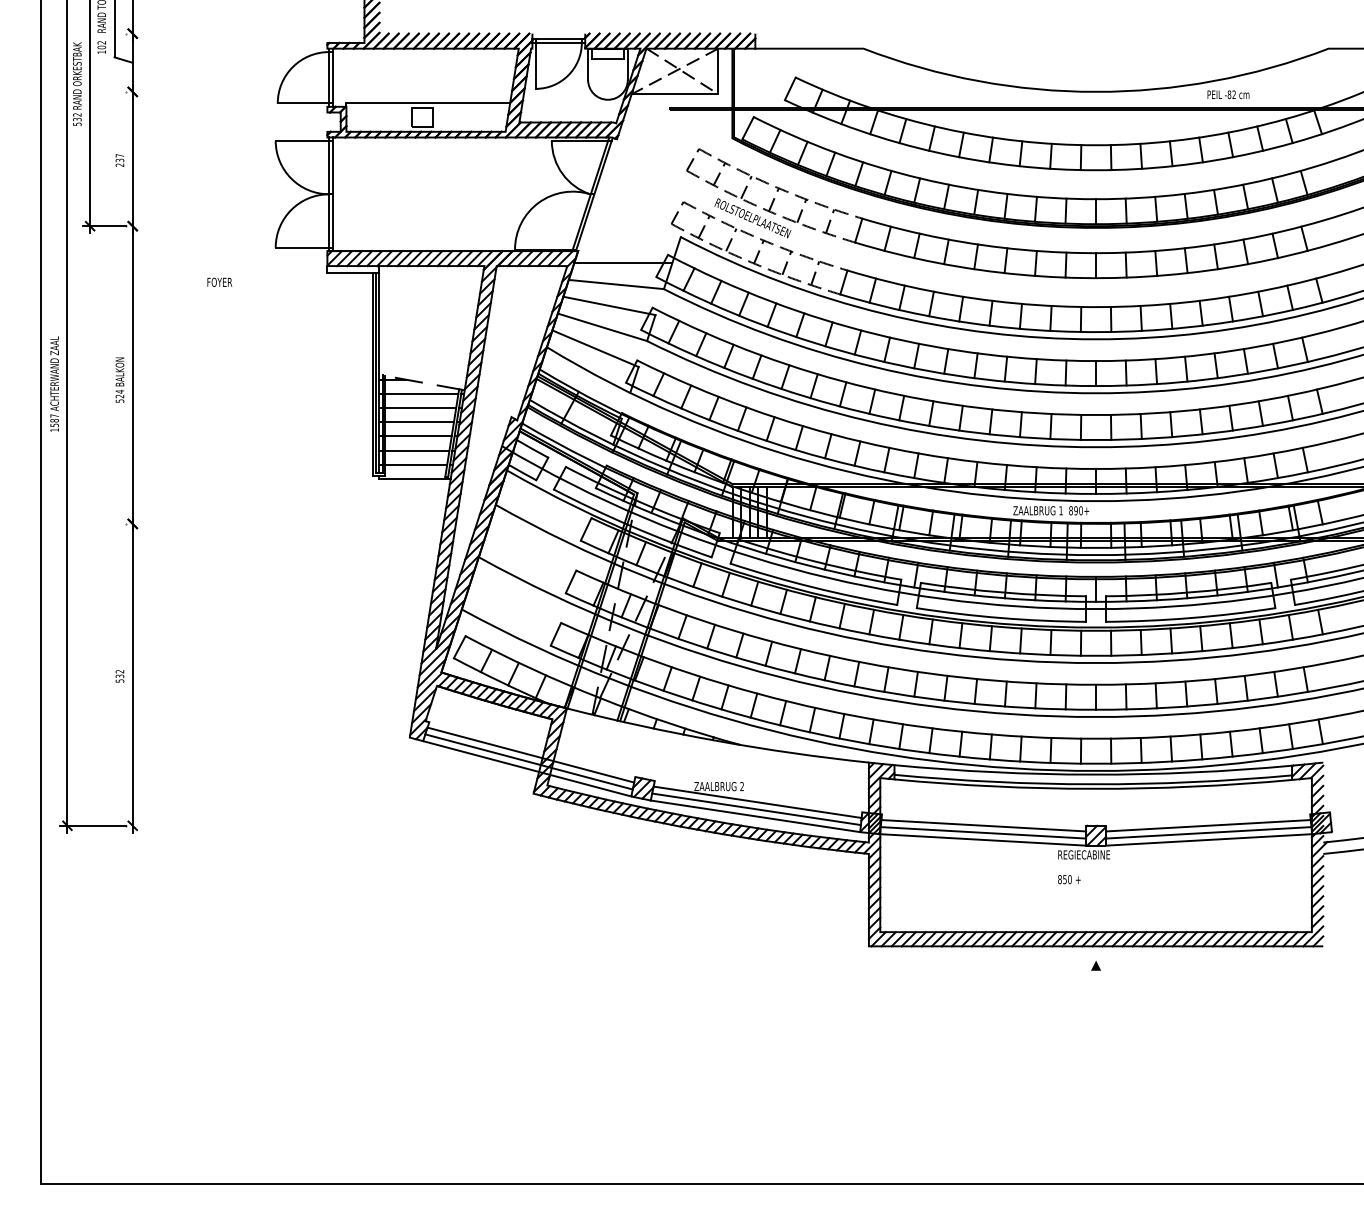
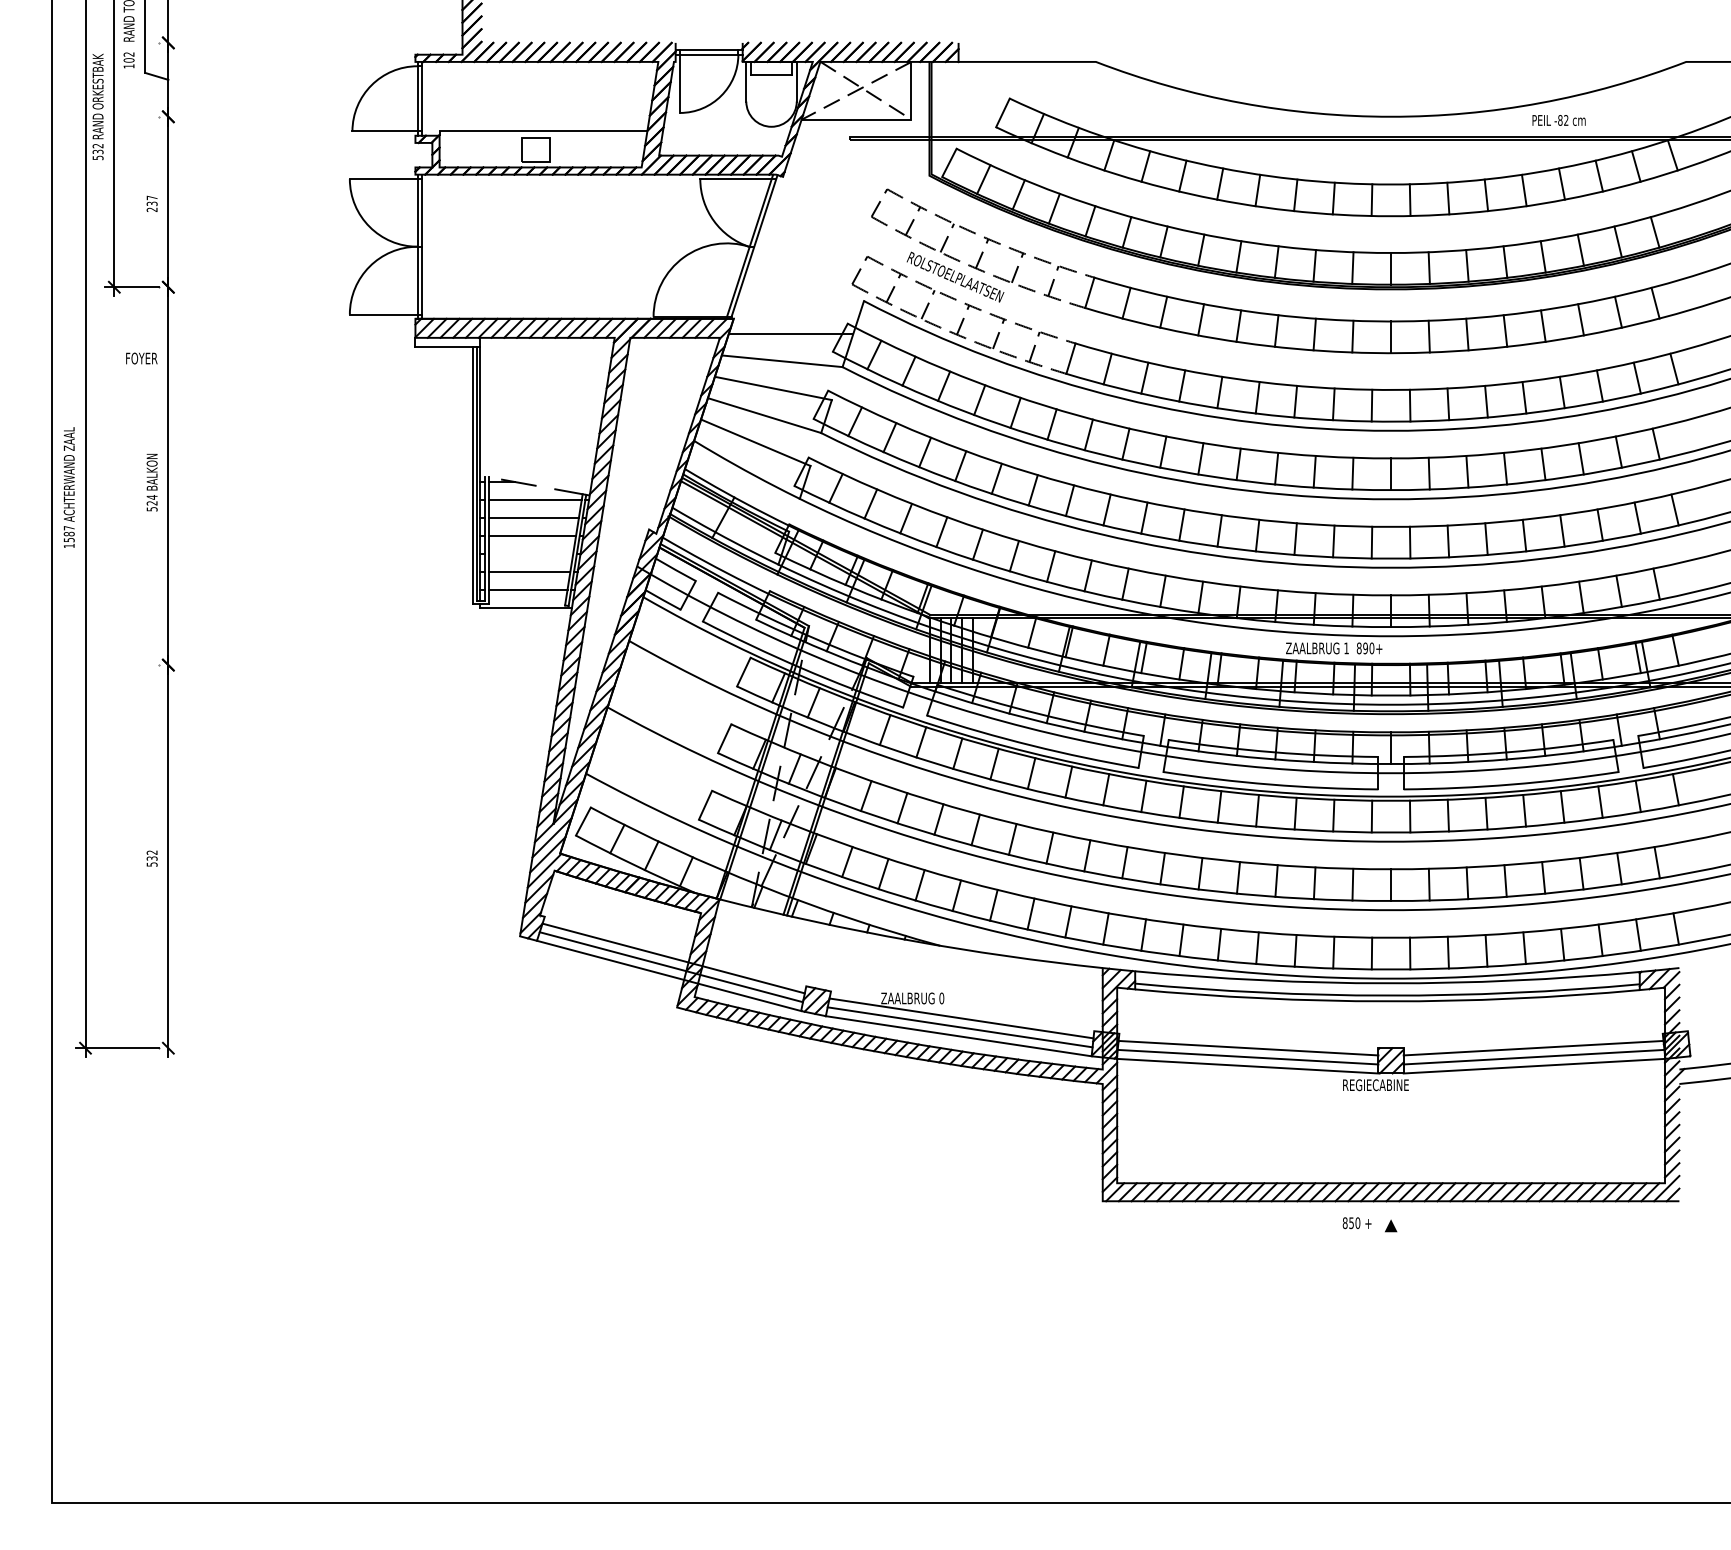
text: (219, 281) -> (141, 357), moved
line: (418, 436) -> (531, 554), removed
text: (742, 786) -> (942, 998), 2 -> 0
text: (1069, 879) -> (1357, 1223), moved

